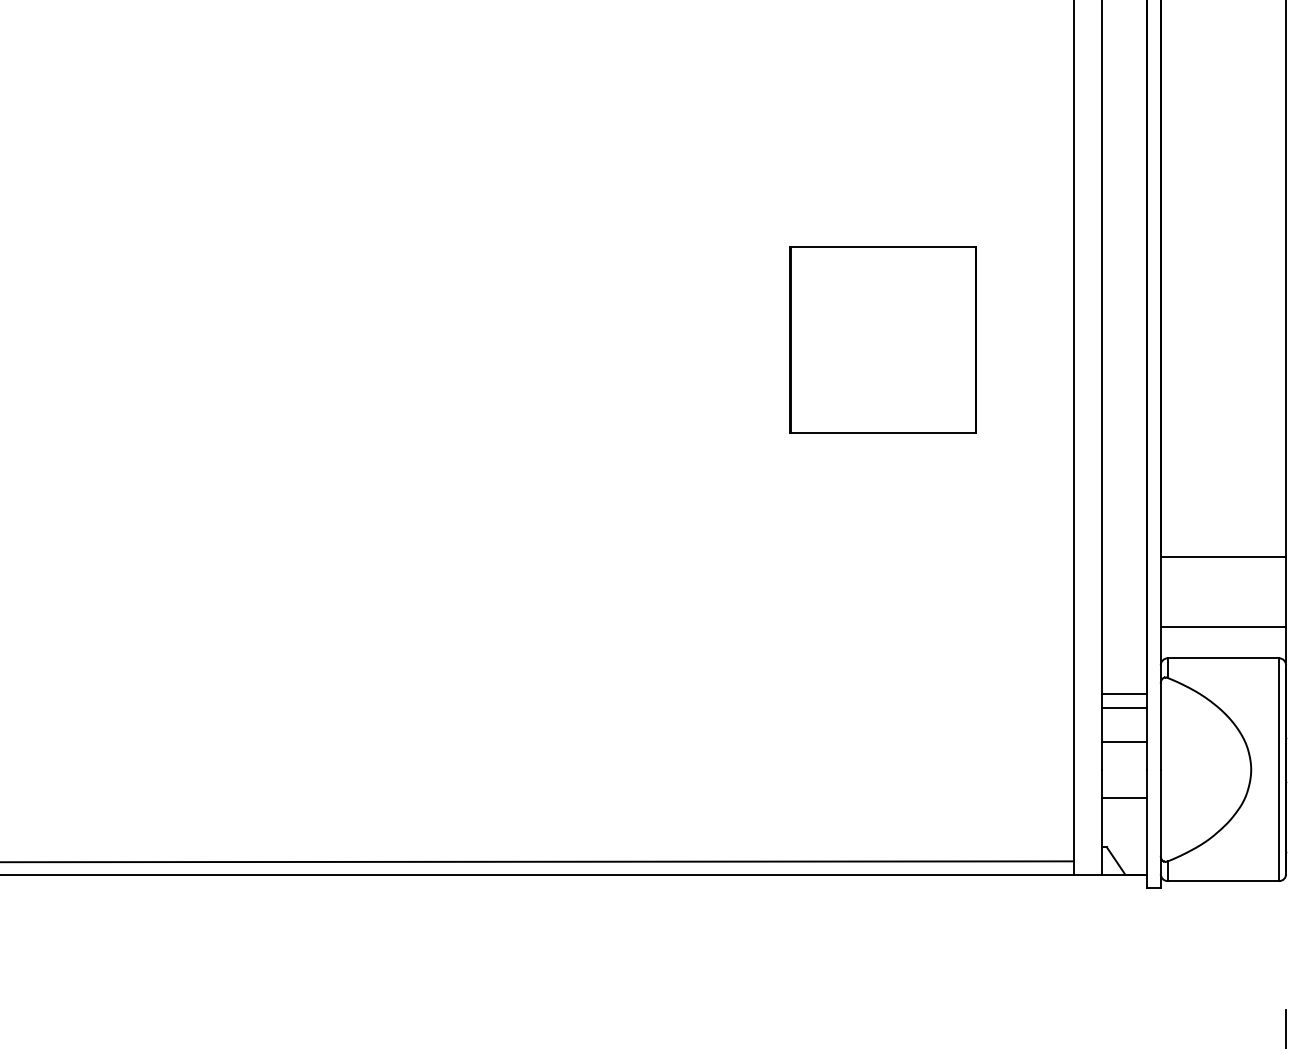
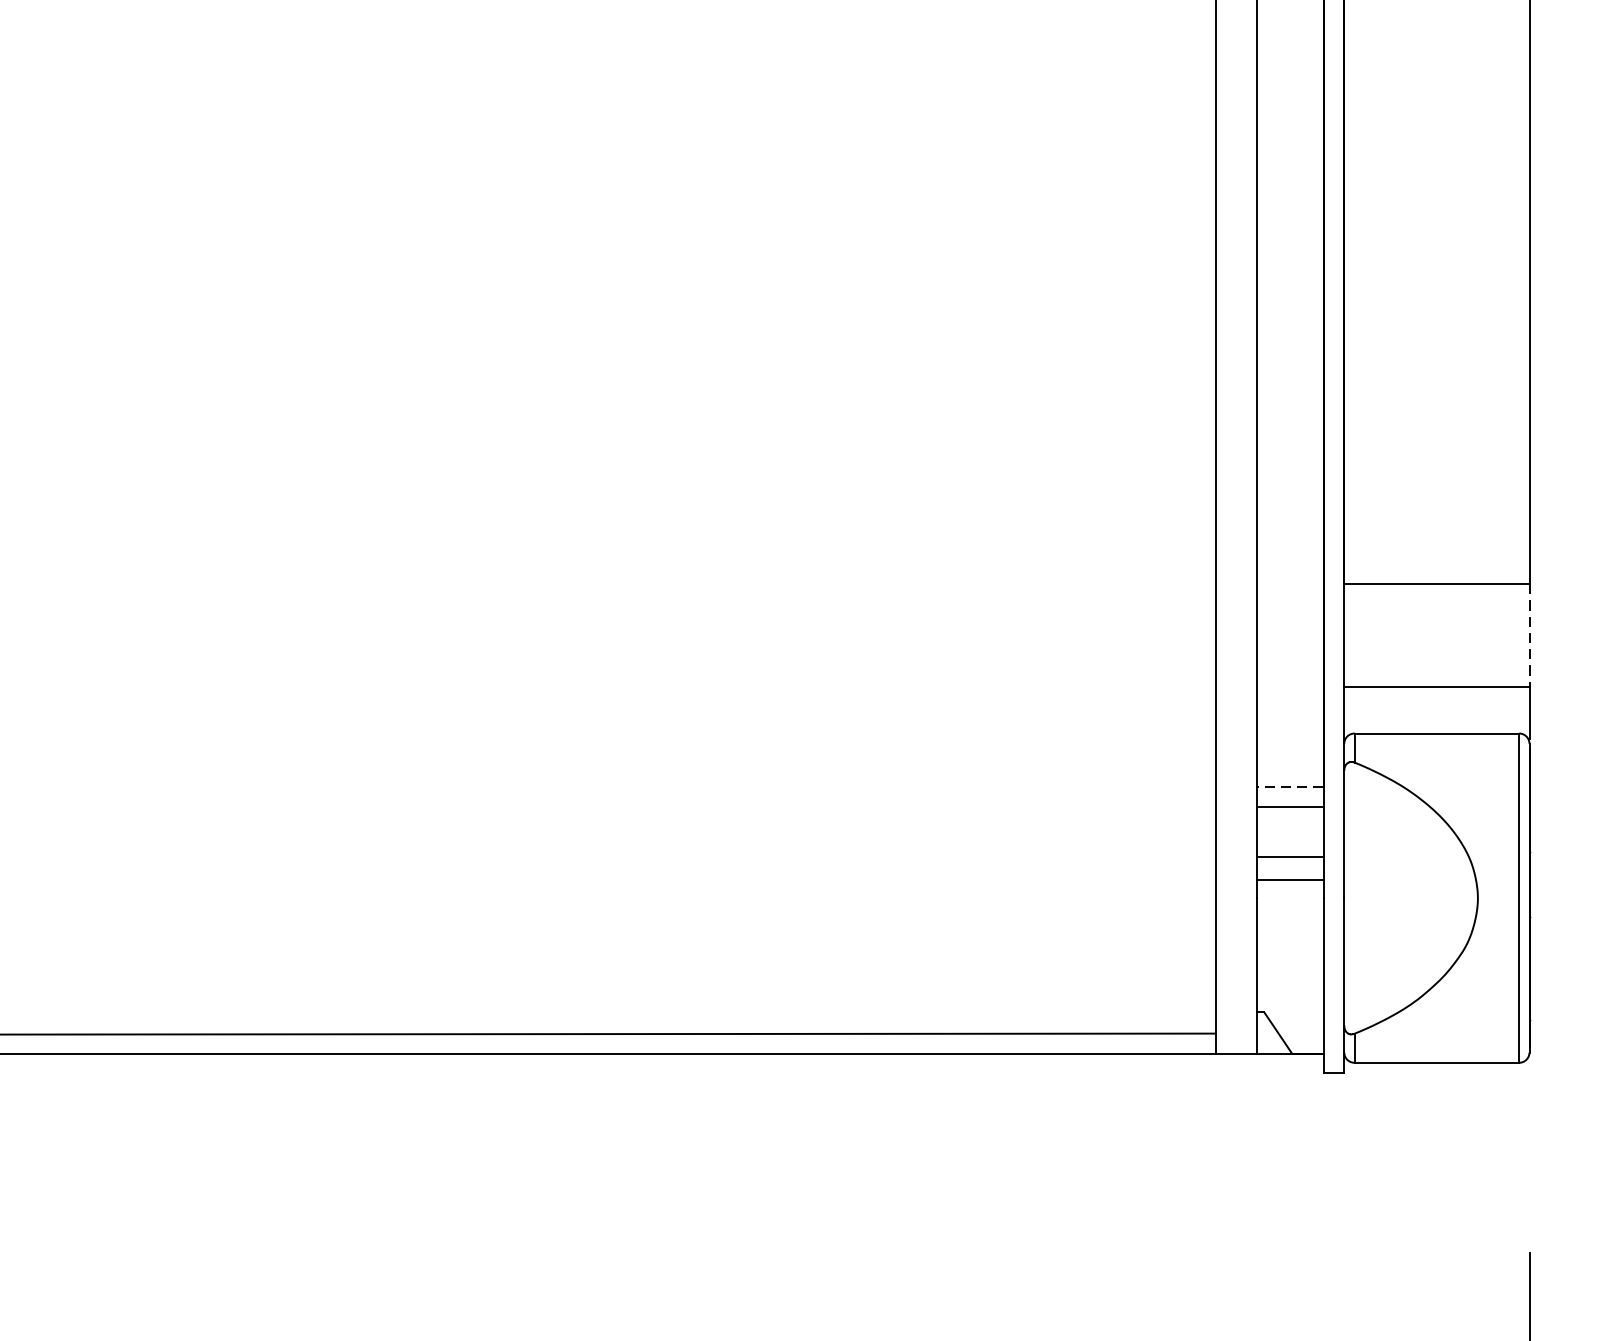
part: (882, 339) -> (933, 262), removed
line: (1286, 591) -> (1530, 634), solid -> dashed
line: (1124, 694) -> (1290, 787), solid -> dashed
line: (1123, 797) -> (1289, 880), moved

